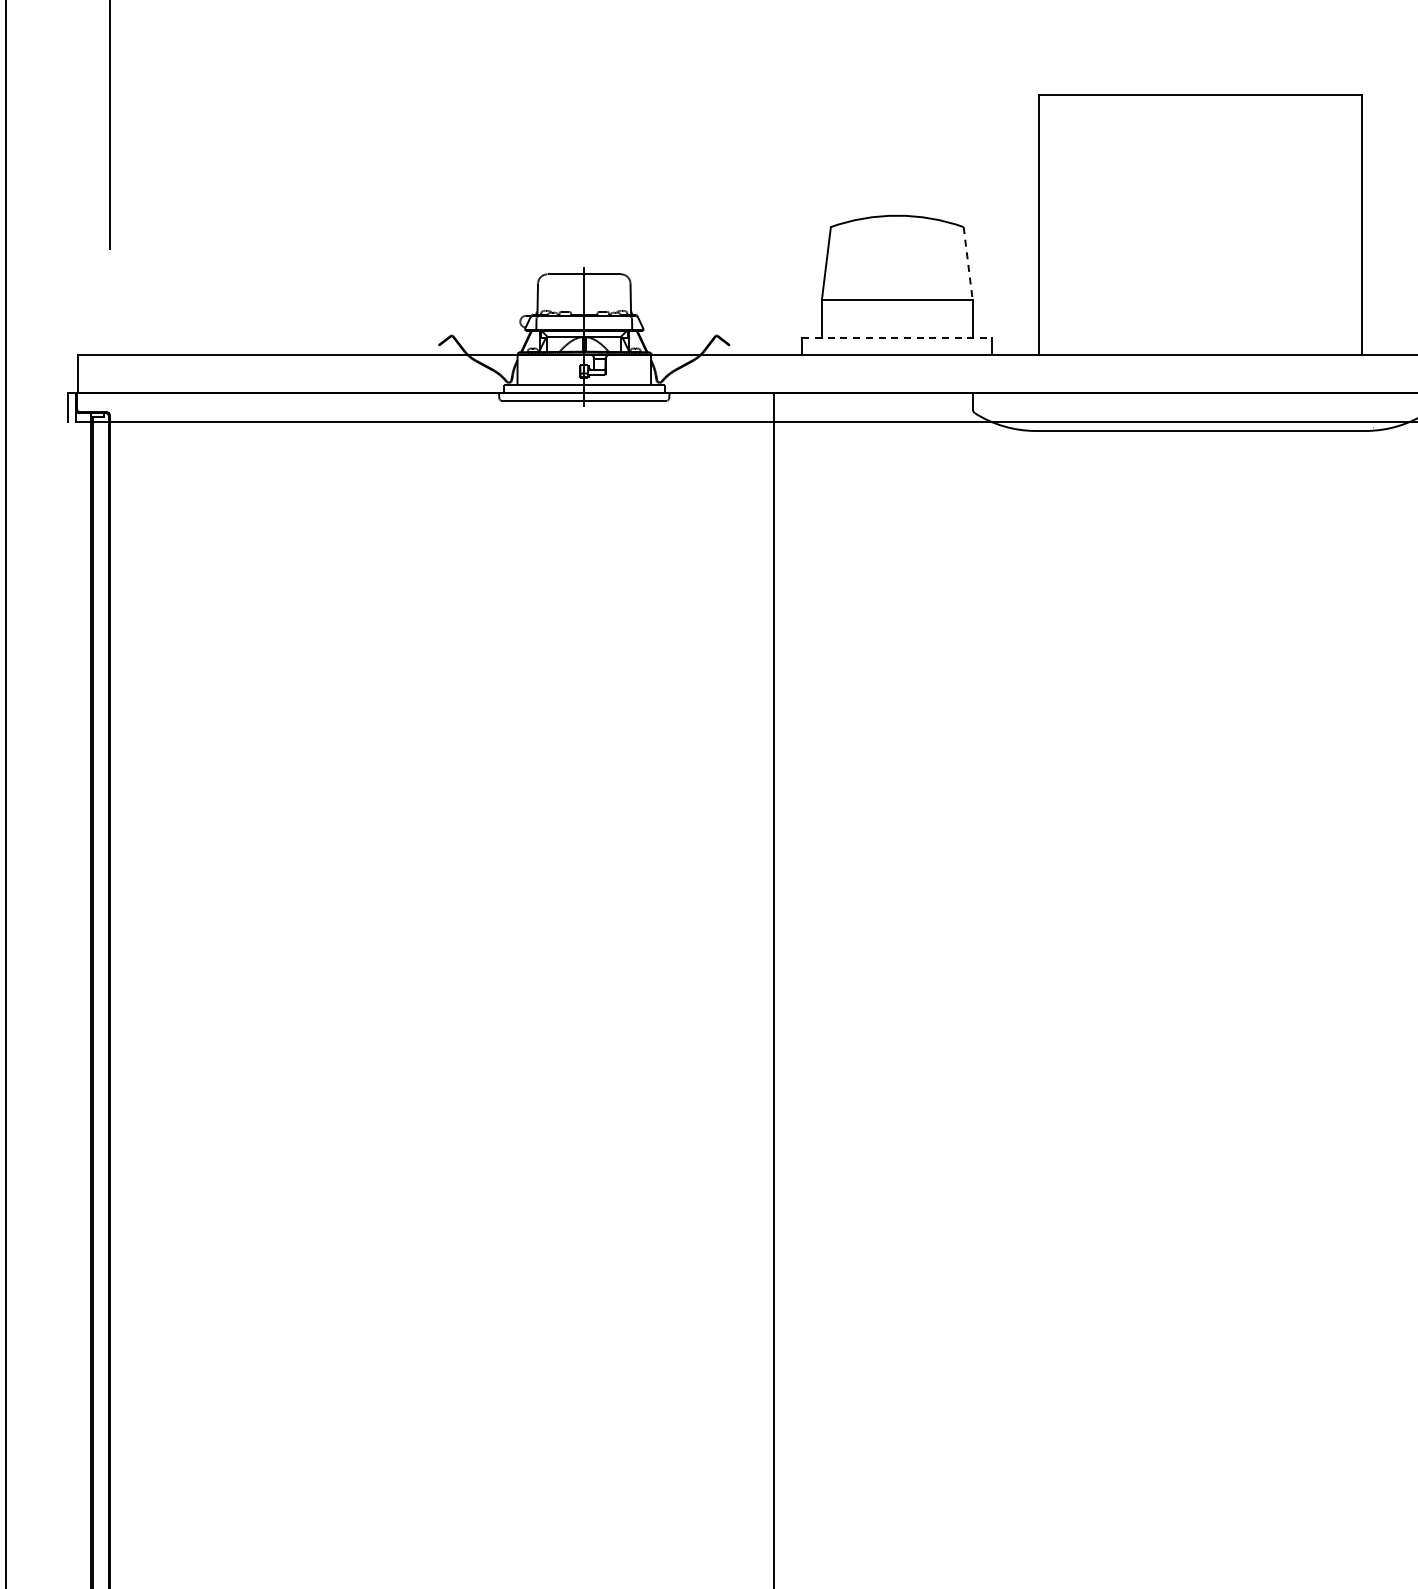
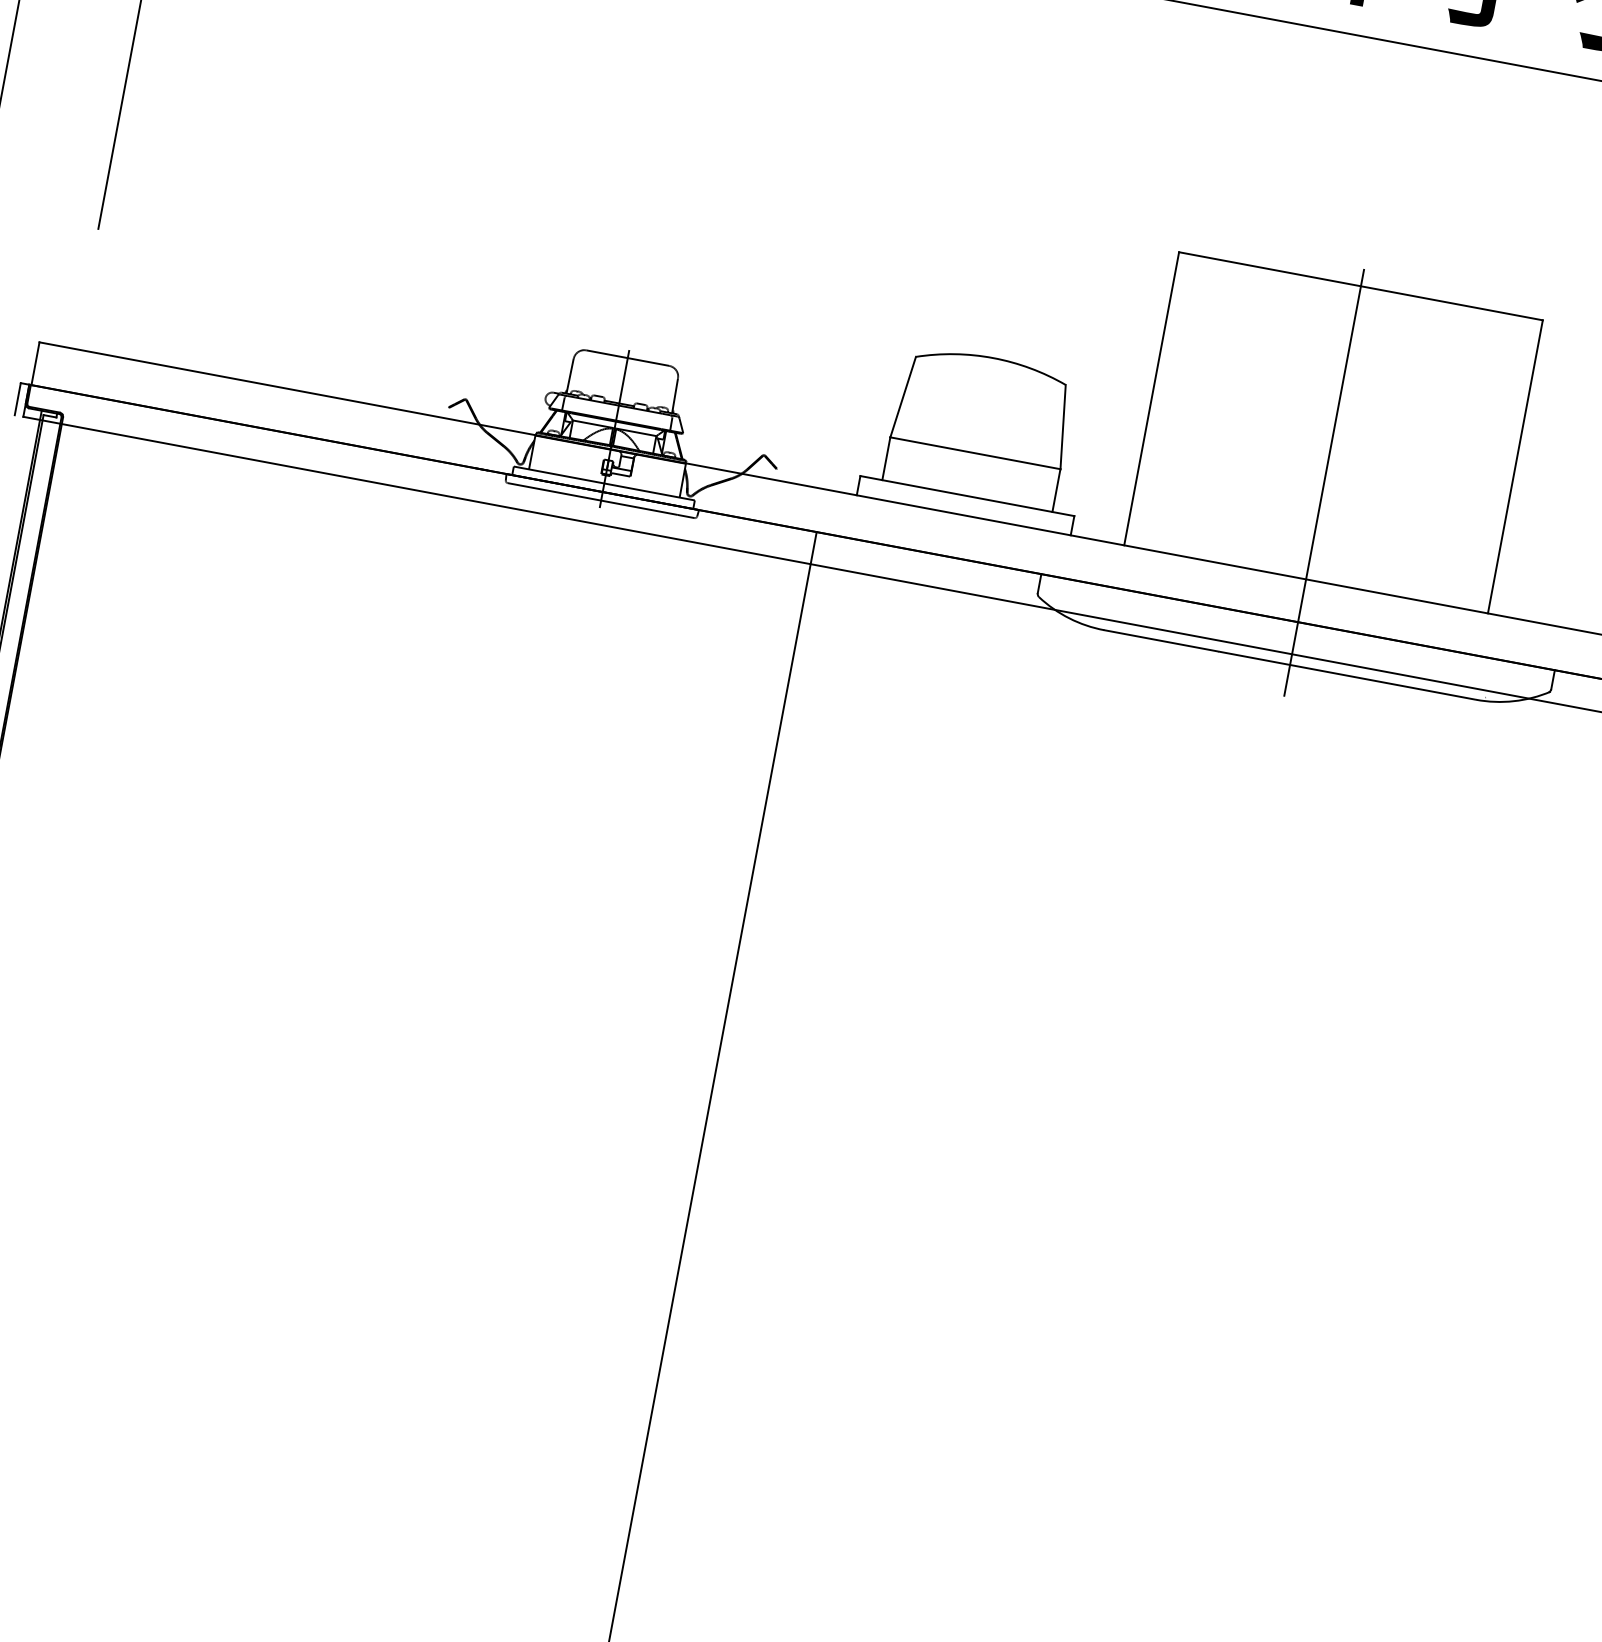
line: (968, 263) -> (1063, 427), dashed -> solid
line: (1200, 269) -> (1323, 482), added
line: (897, 338) -> (967, 496), dashed -> solid

